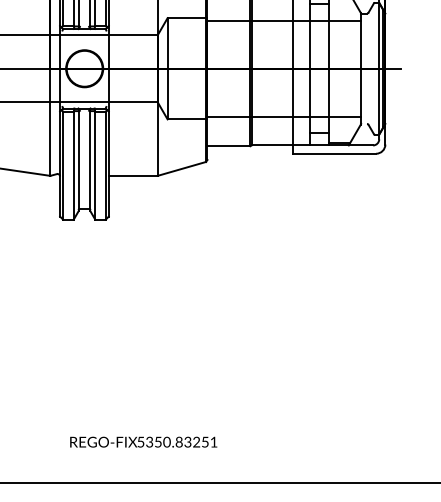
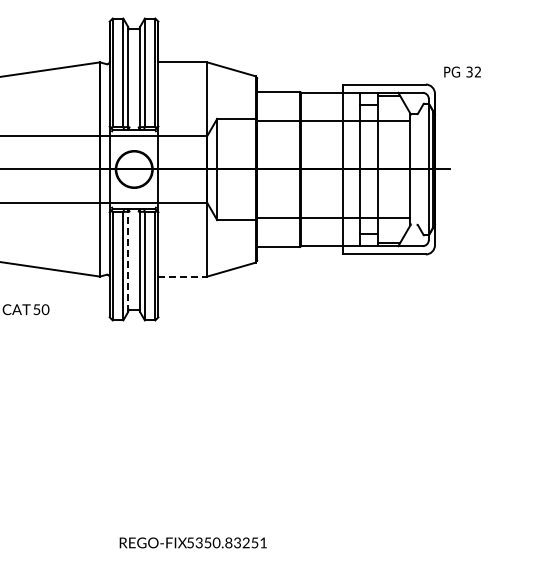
line: (78, 160) -> (128, 261), solid -> dashed
line: (133, 175) -> (183, 276), solid -> dashed

